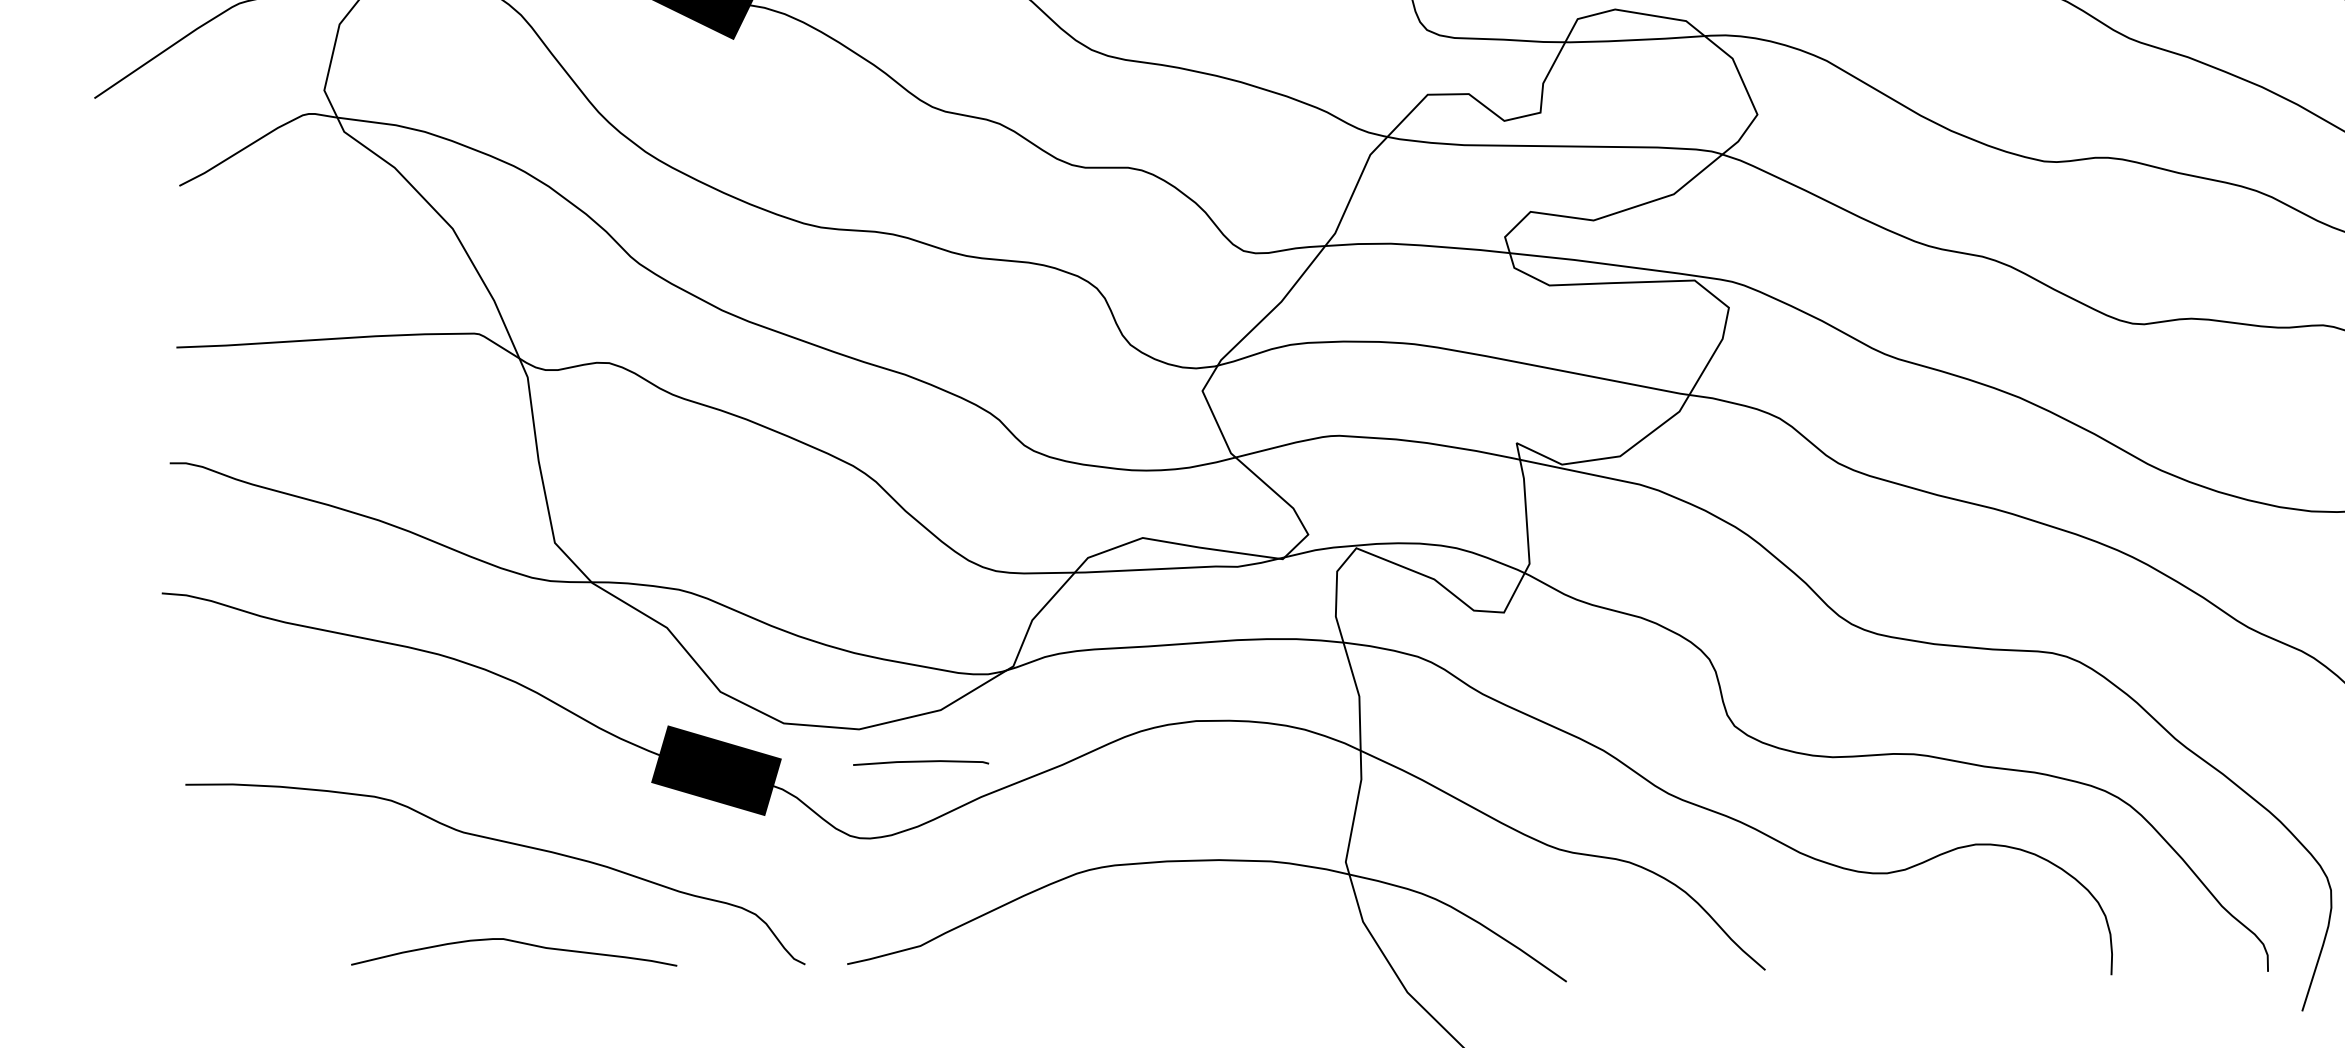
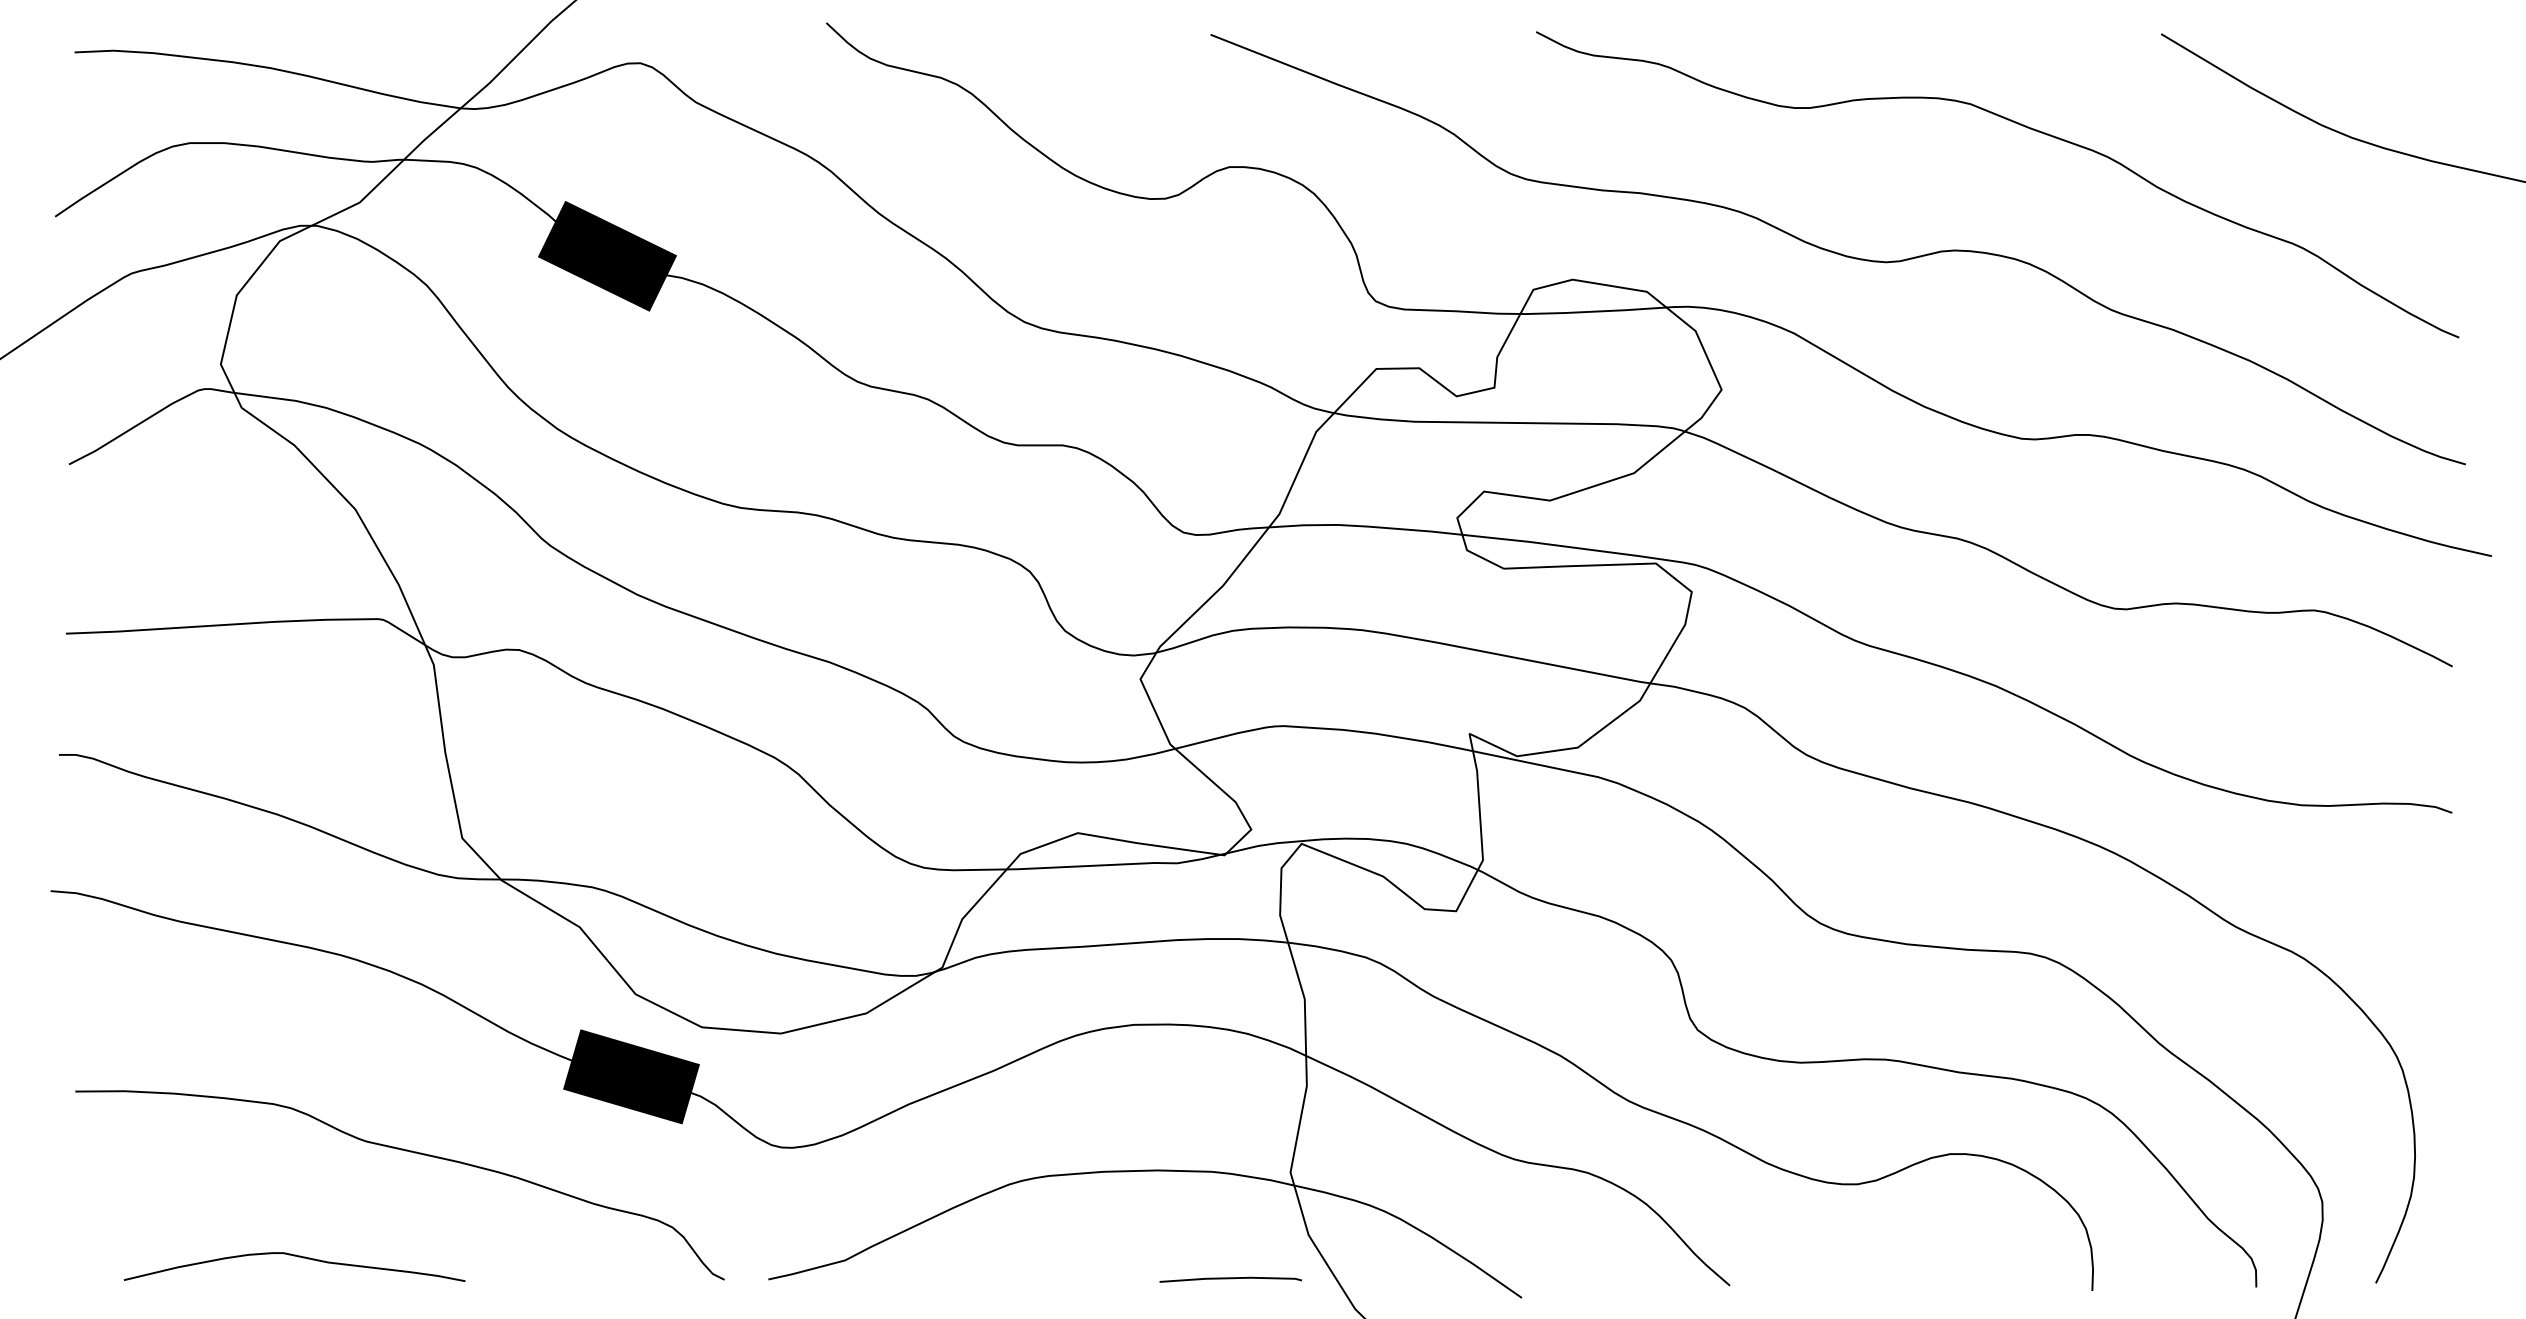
line: (920, 762) -> (1230, 1279), moved
curve: (517, 943) -> (298, 1257), moved

